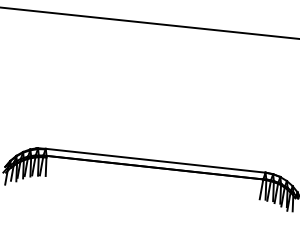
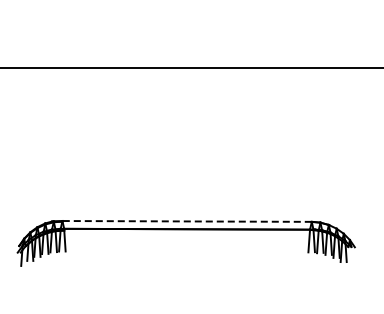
line: (155, 160) -> (187, 221), solid -> dashed

